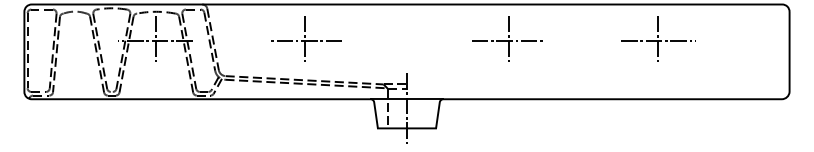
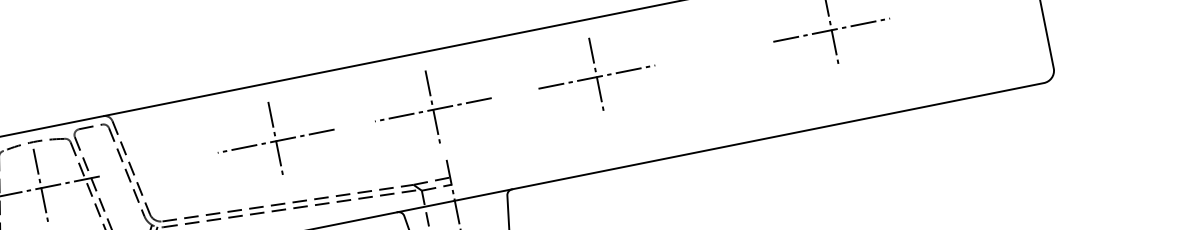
part: (406, 38) -> (434, 105), added

